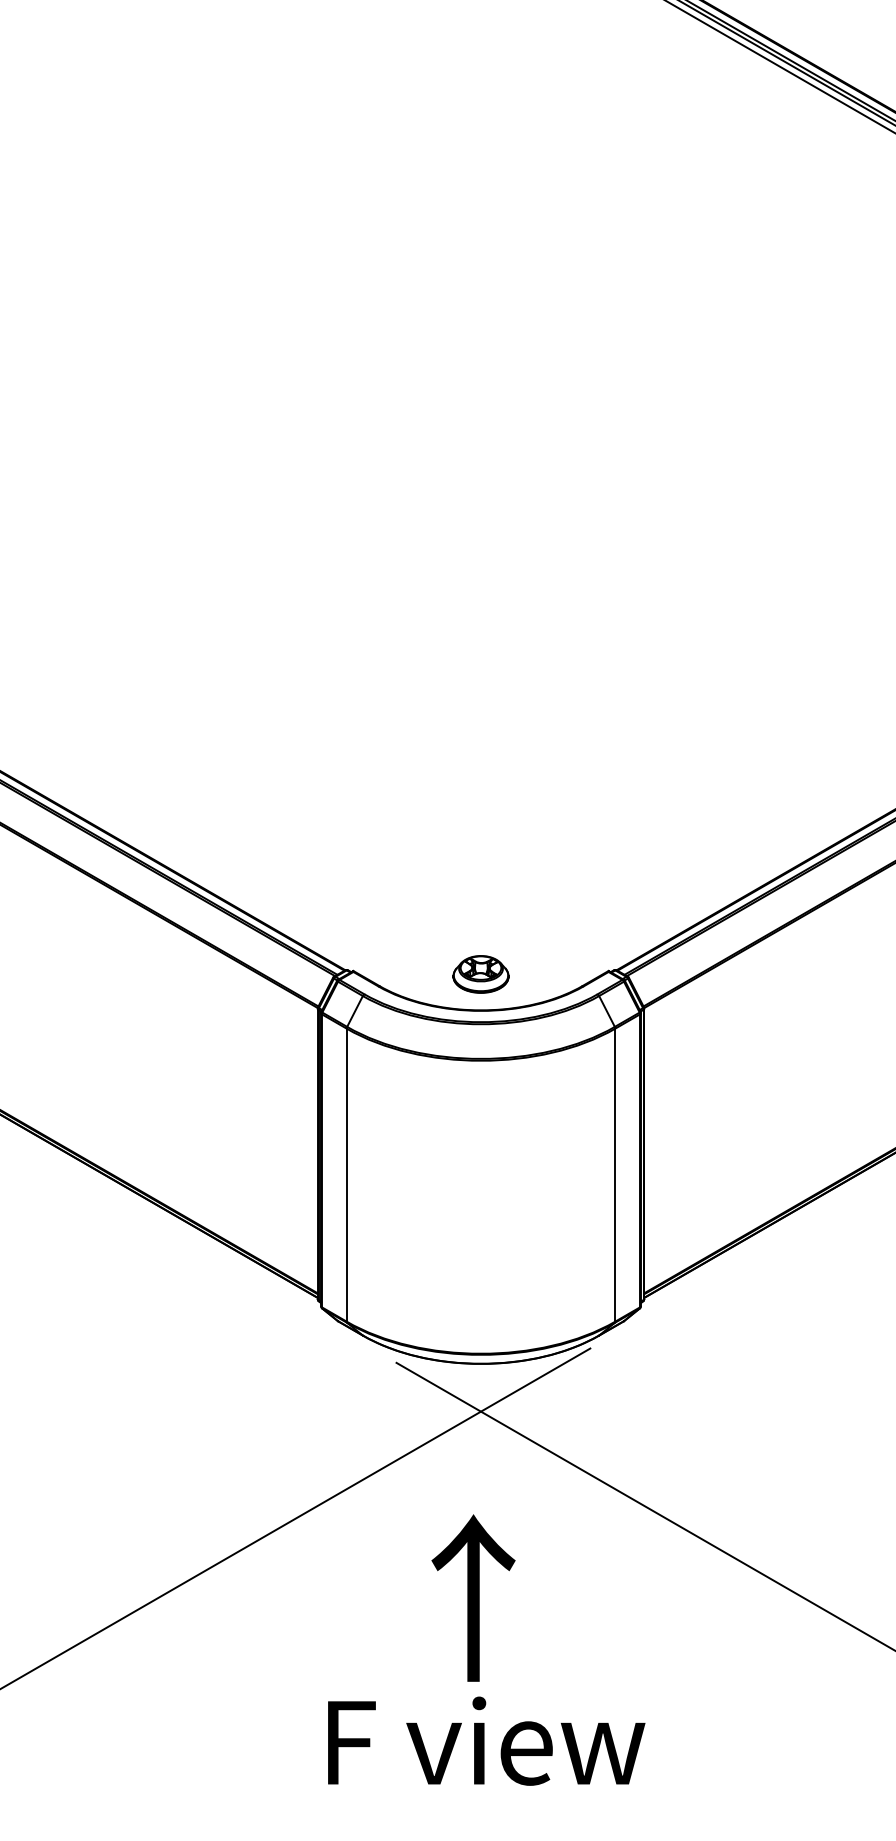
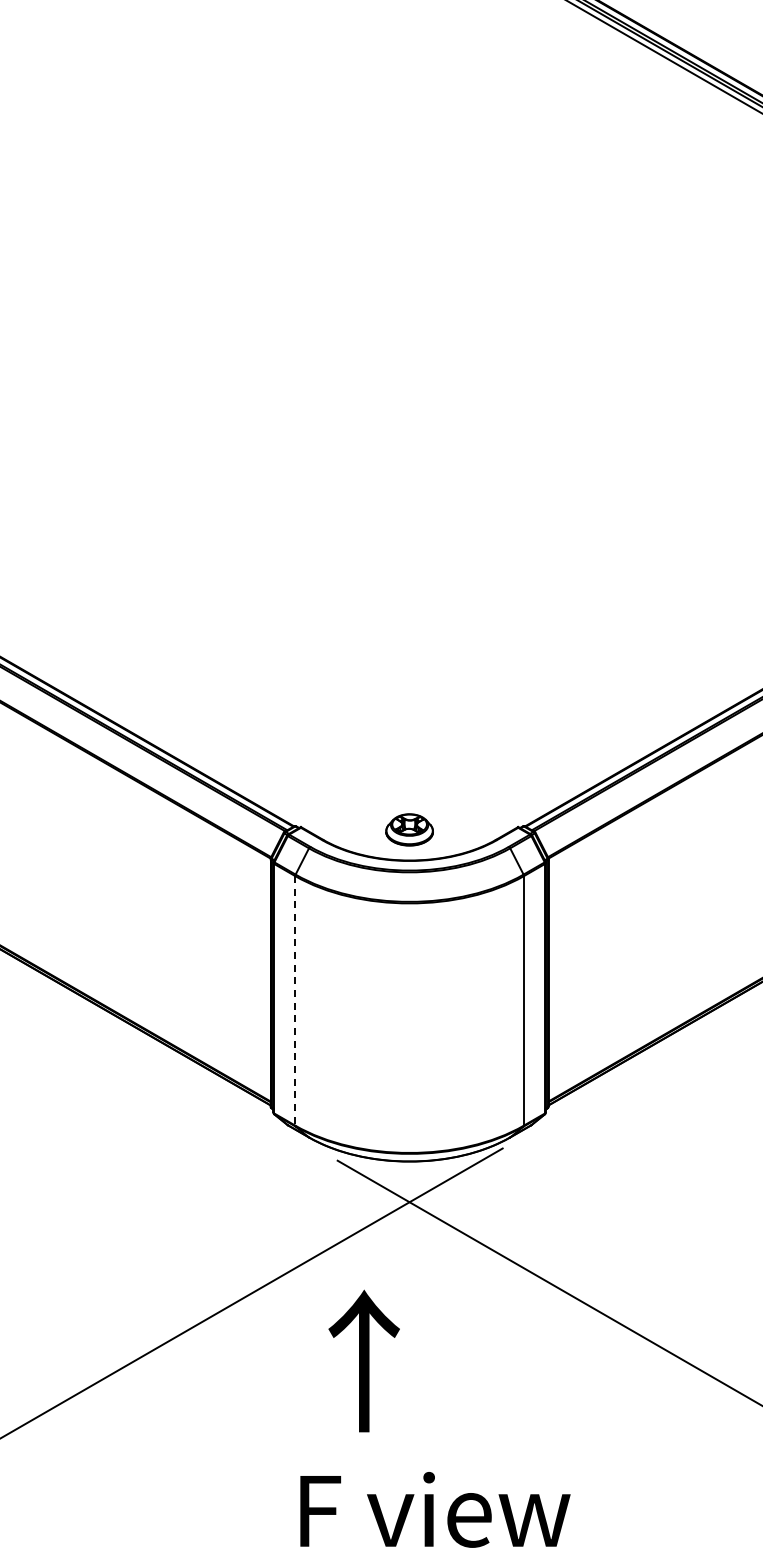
line: (347, 1174) -> (295, 1000), solid -> dashed
text: (472, 1597) -> (363, 1360), moved
text: (486, 1740) -> (435, 1509), moved

